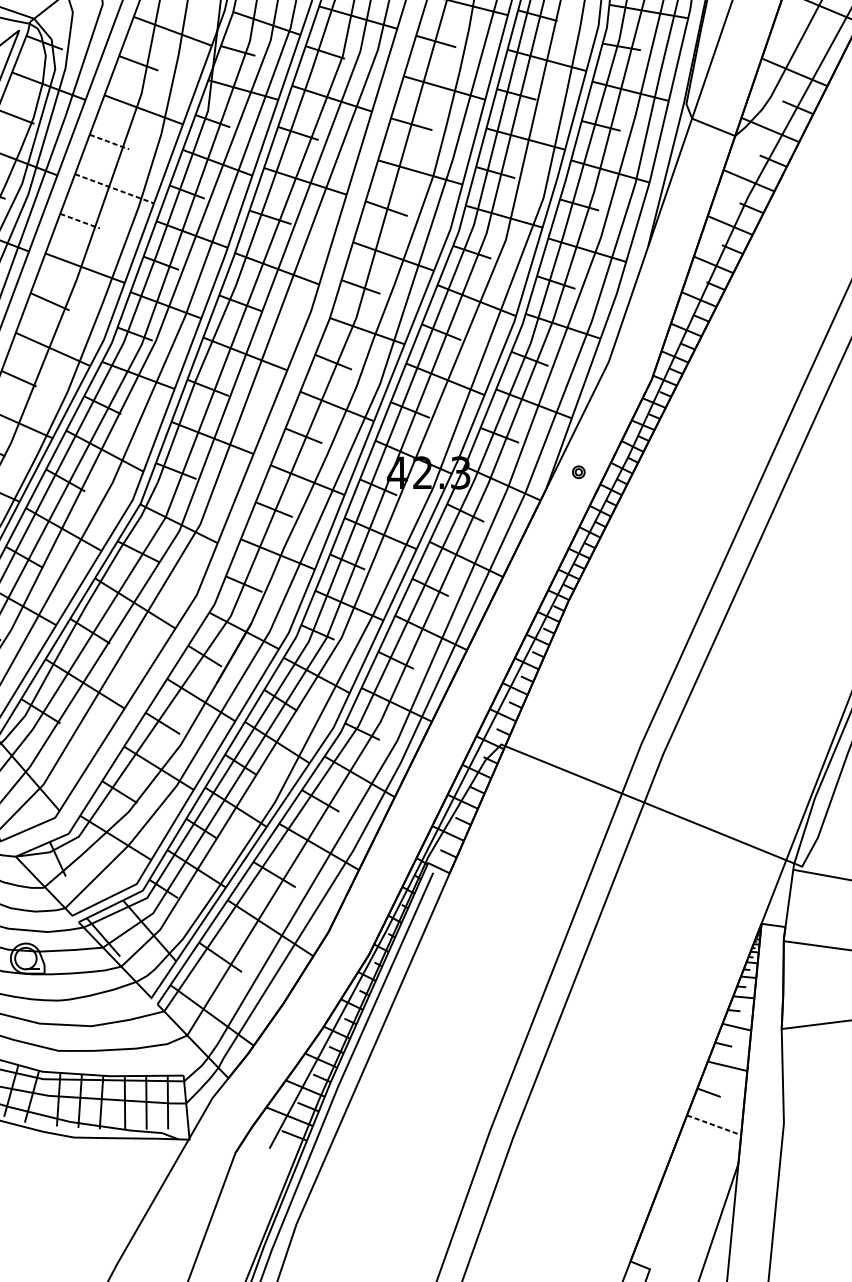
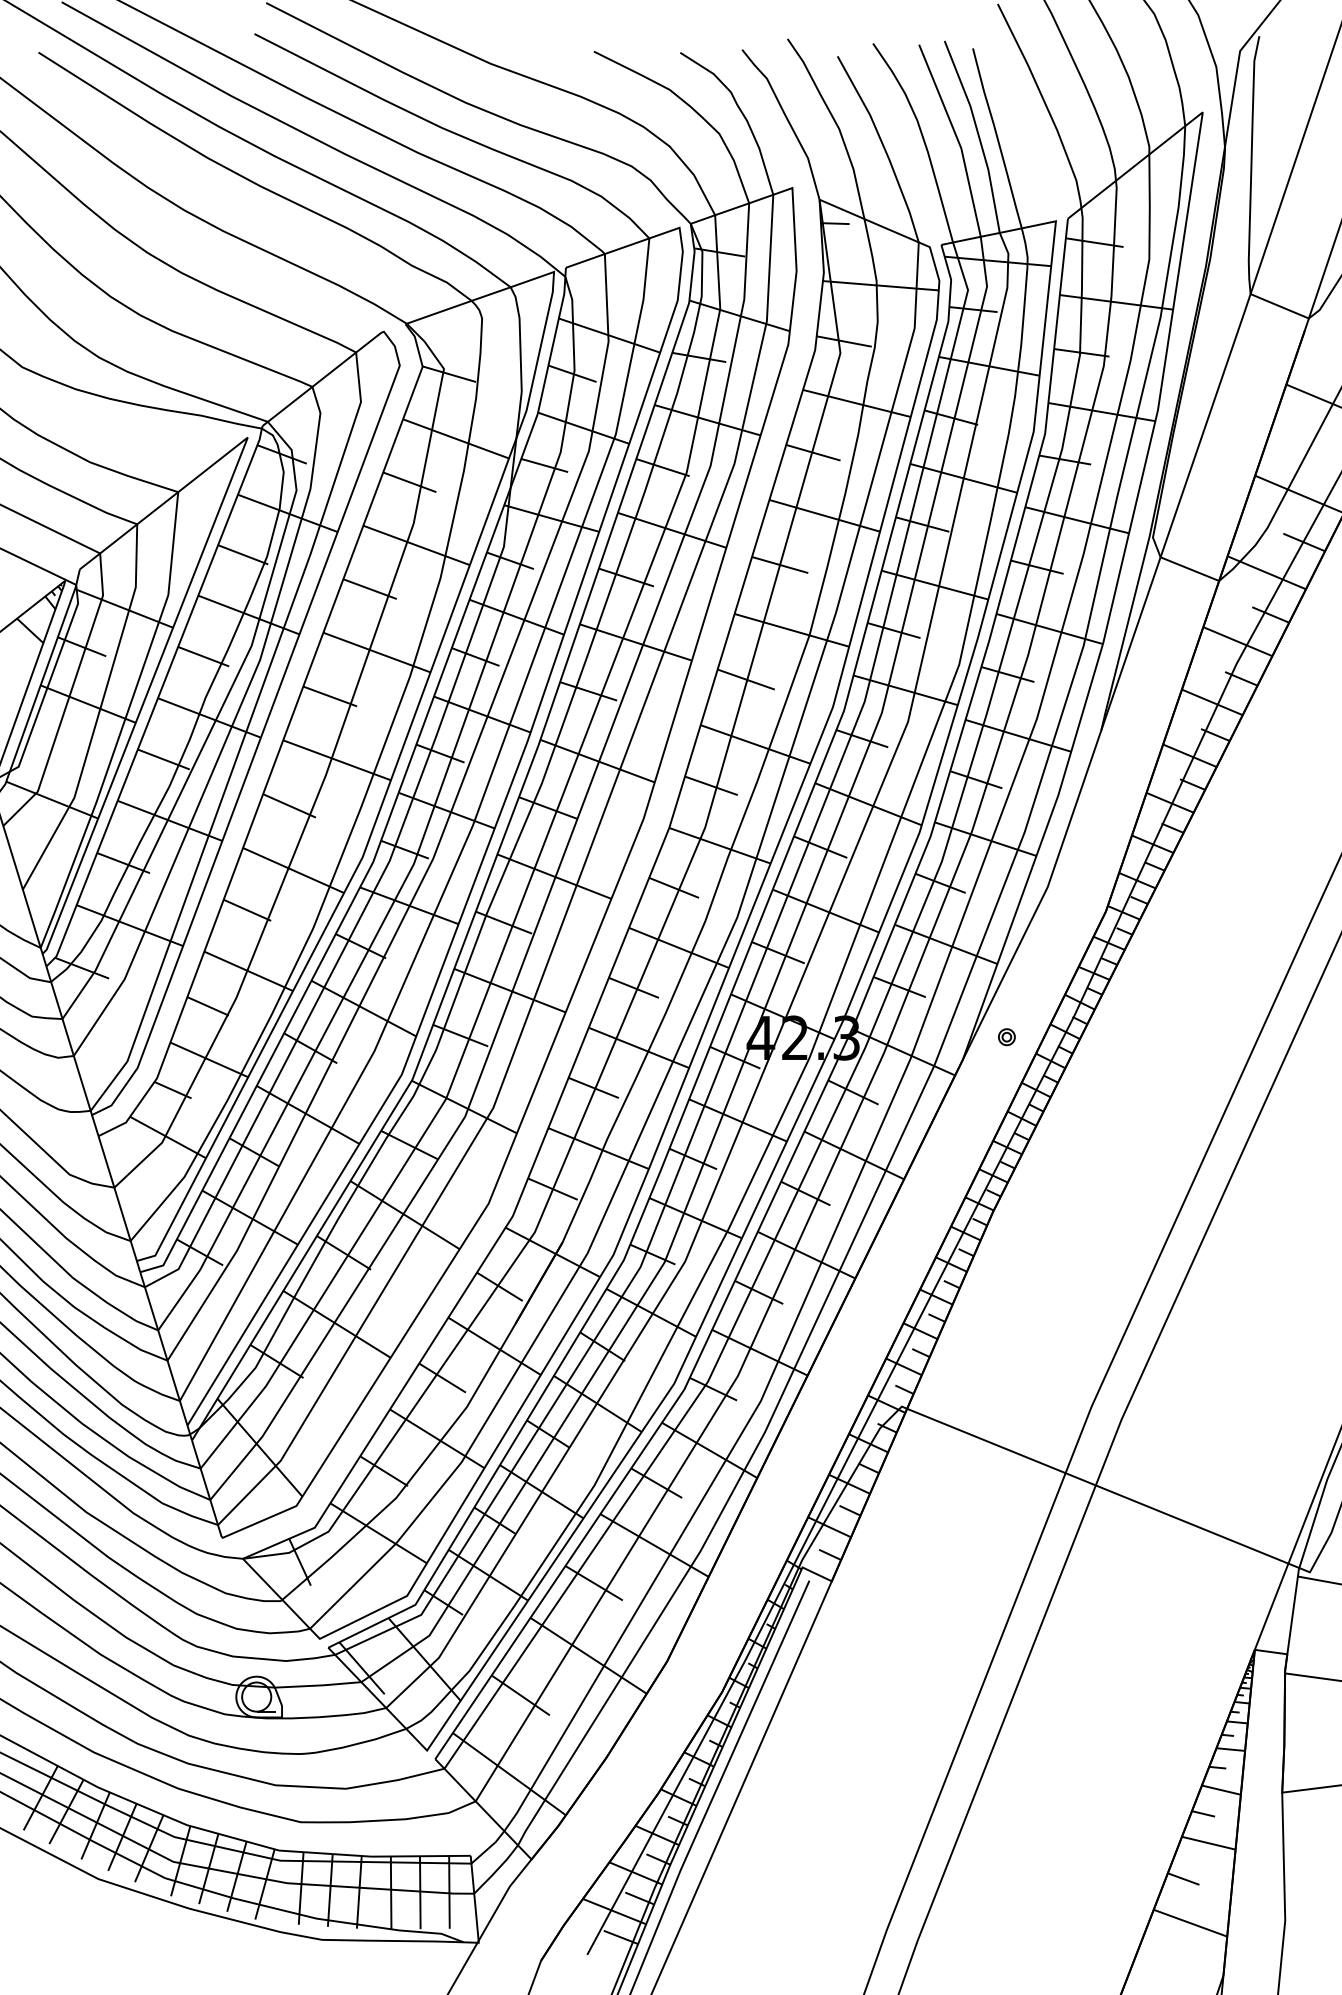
line: (109, 142) -> (370, 589), dashed -> solid
line: (114, 188) -> (377, 652), dashed -> solid
line: (80, 221) -> (330, 696), dashed -> solid
line: (714, 1125) -> (1190, 1923), dashed -> solid

